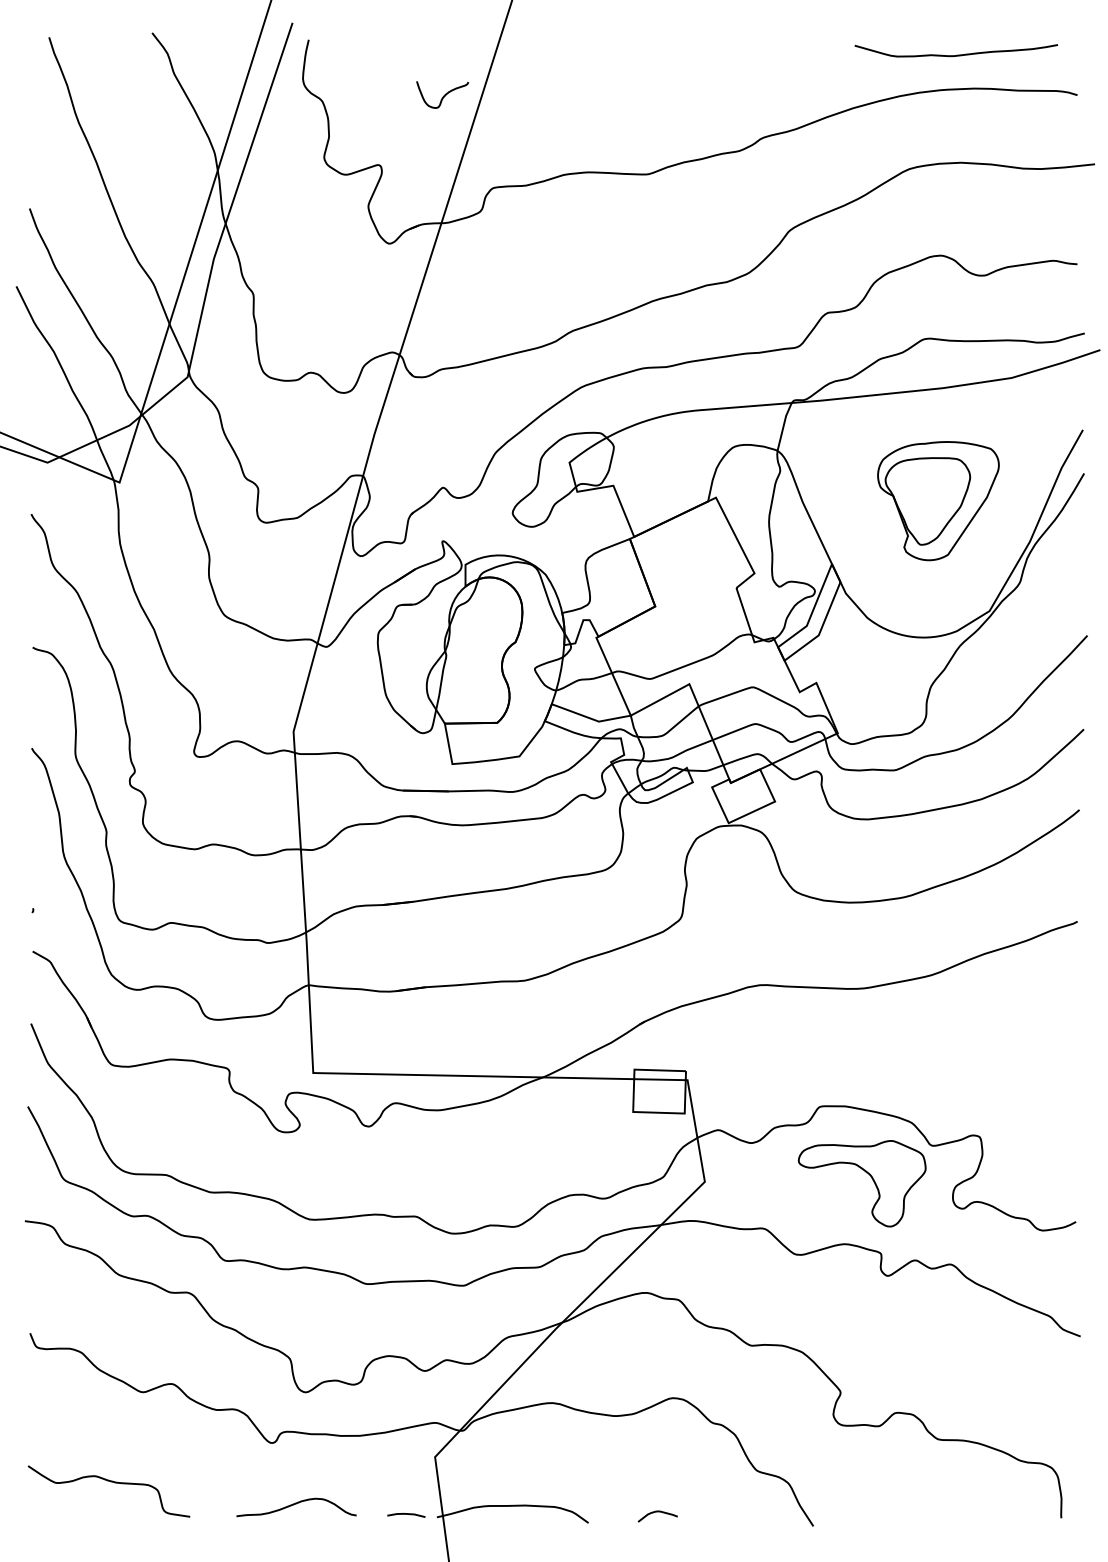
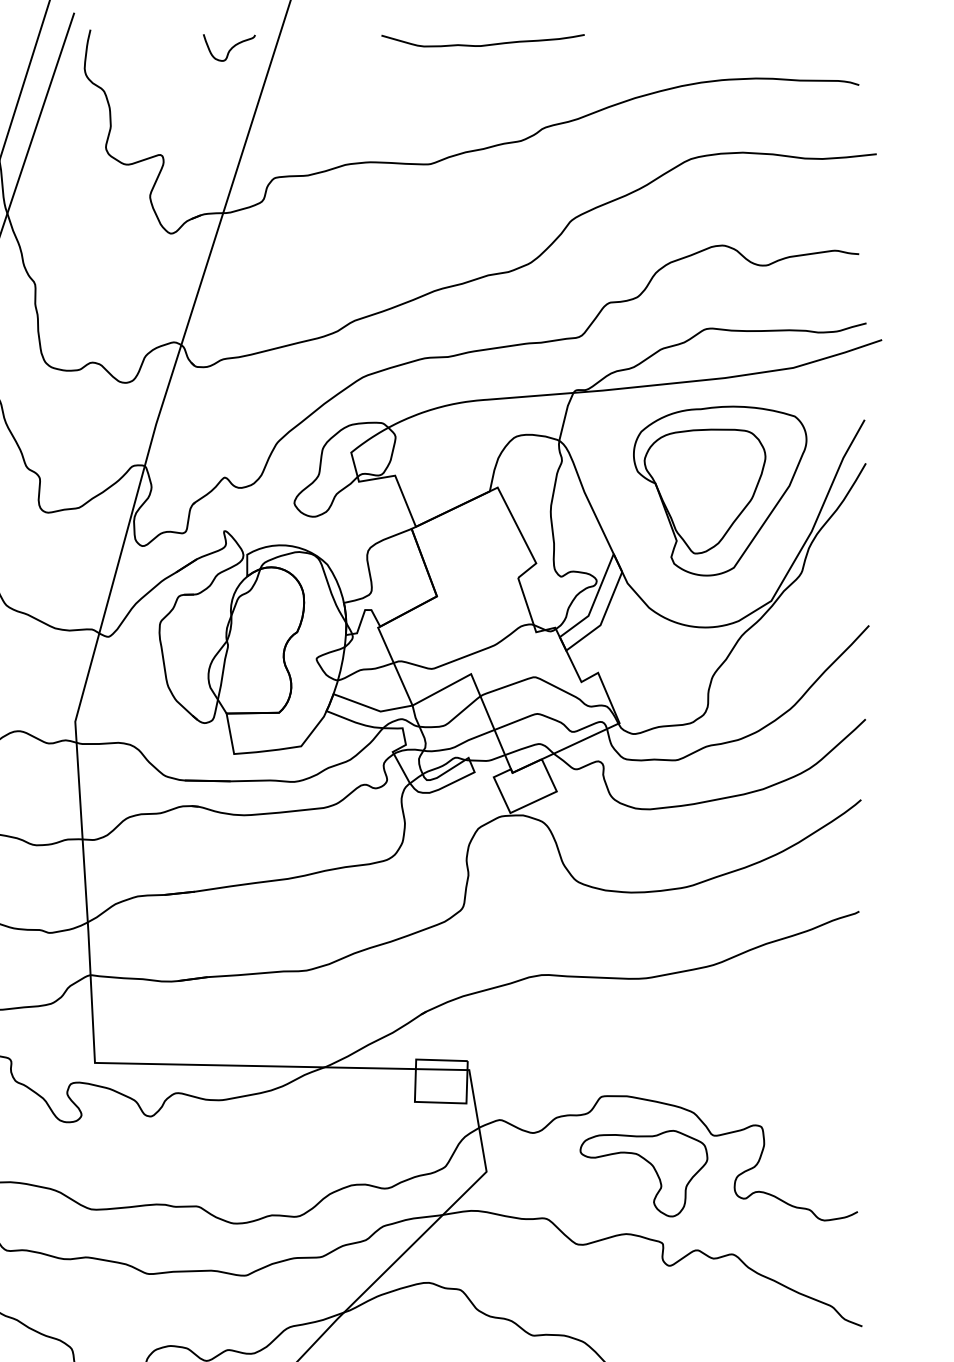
curve: (957, 54) -> (484, 44), moved
curve: (443, 95) -> (230, 48), moved
part: (938, 500) -> (720, 490), size x1.43

